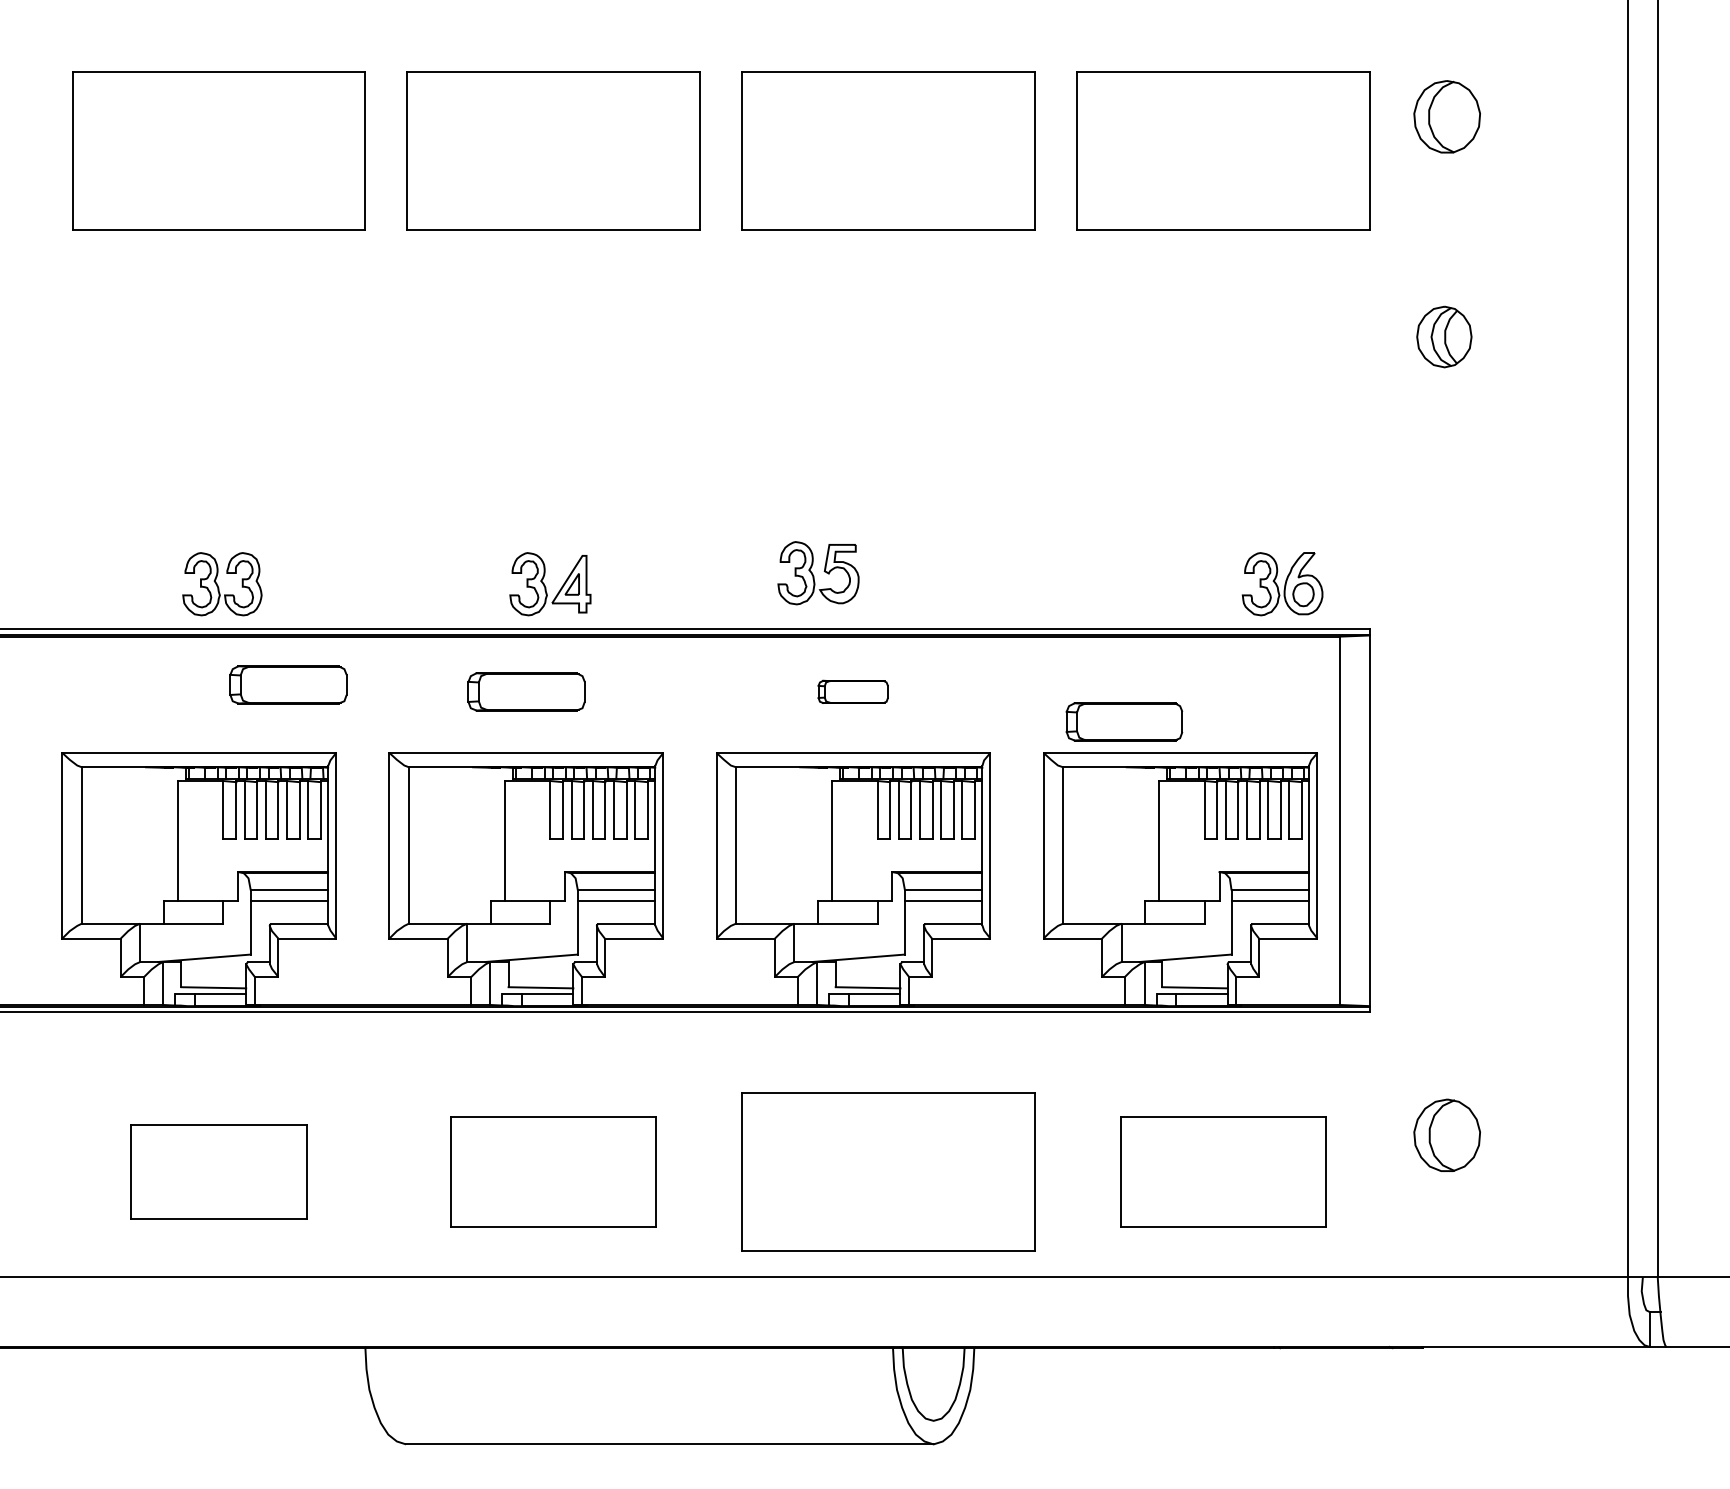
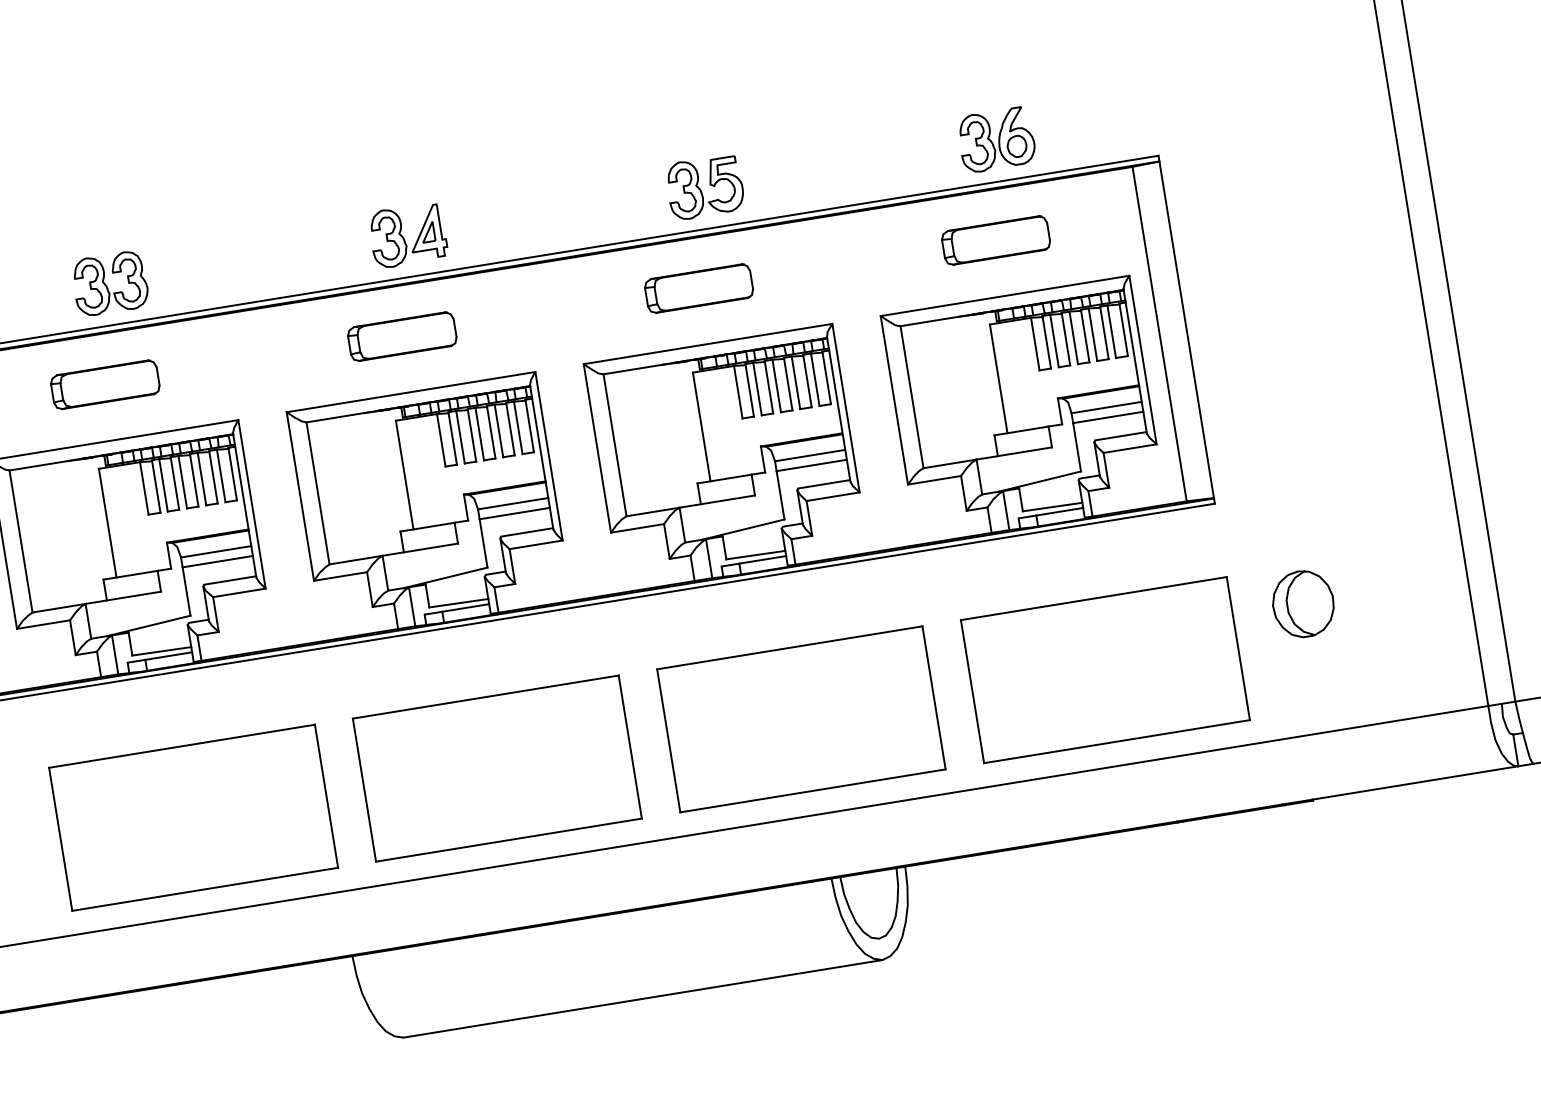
part: (818, 573) -> (705, 187), moved
part: (1282, 584) -> (996, 140), moved
part: (288, 684) -> (105, 384), moved
part: (852, 691) -> (698, 288), size x1.67
part: (1124, 721) -> (995, 240), moved
part: (218, 1171) -> (193, 817), size x1.67
part: (553, 1171) -> (497, 768), size x1.43
part: (1223, 1171) -> (1105, 669), size x1.43

